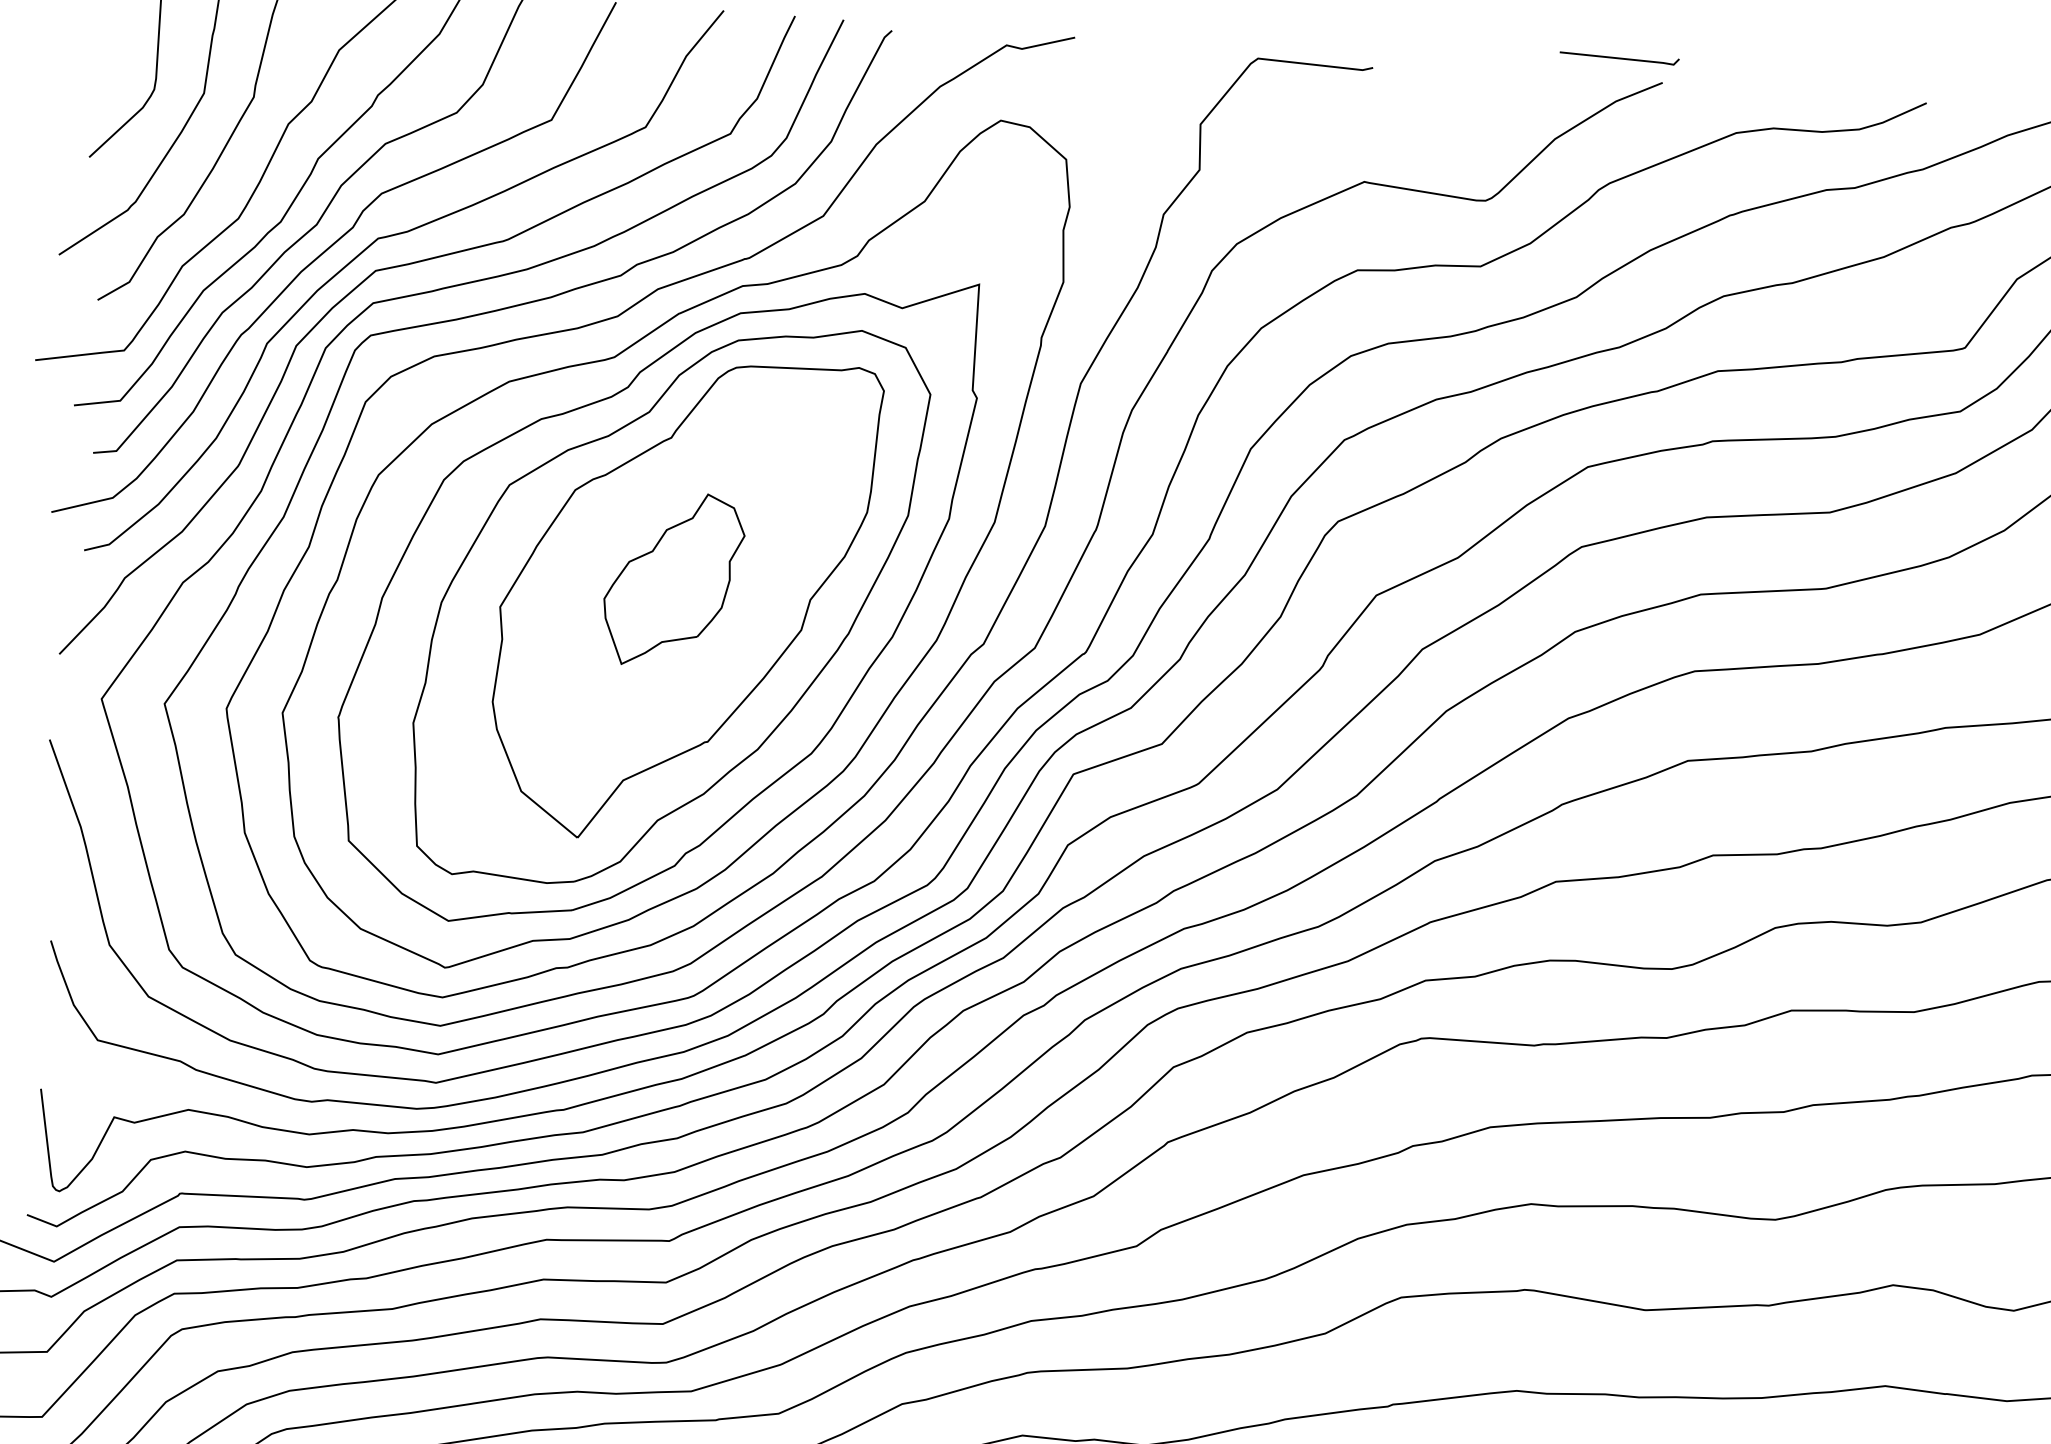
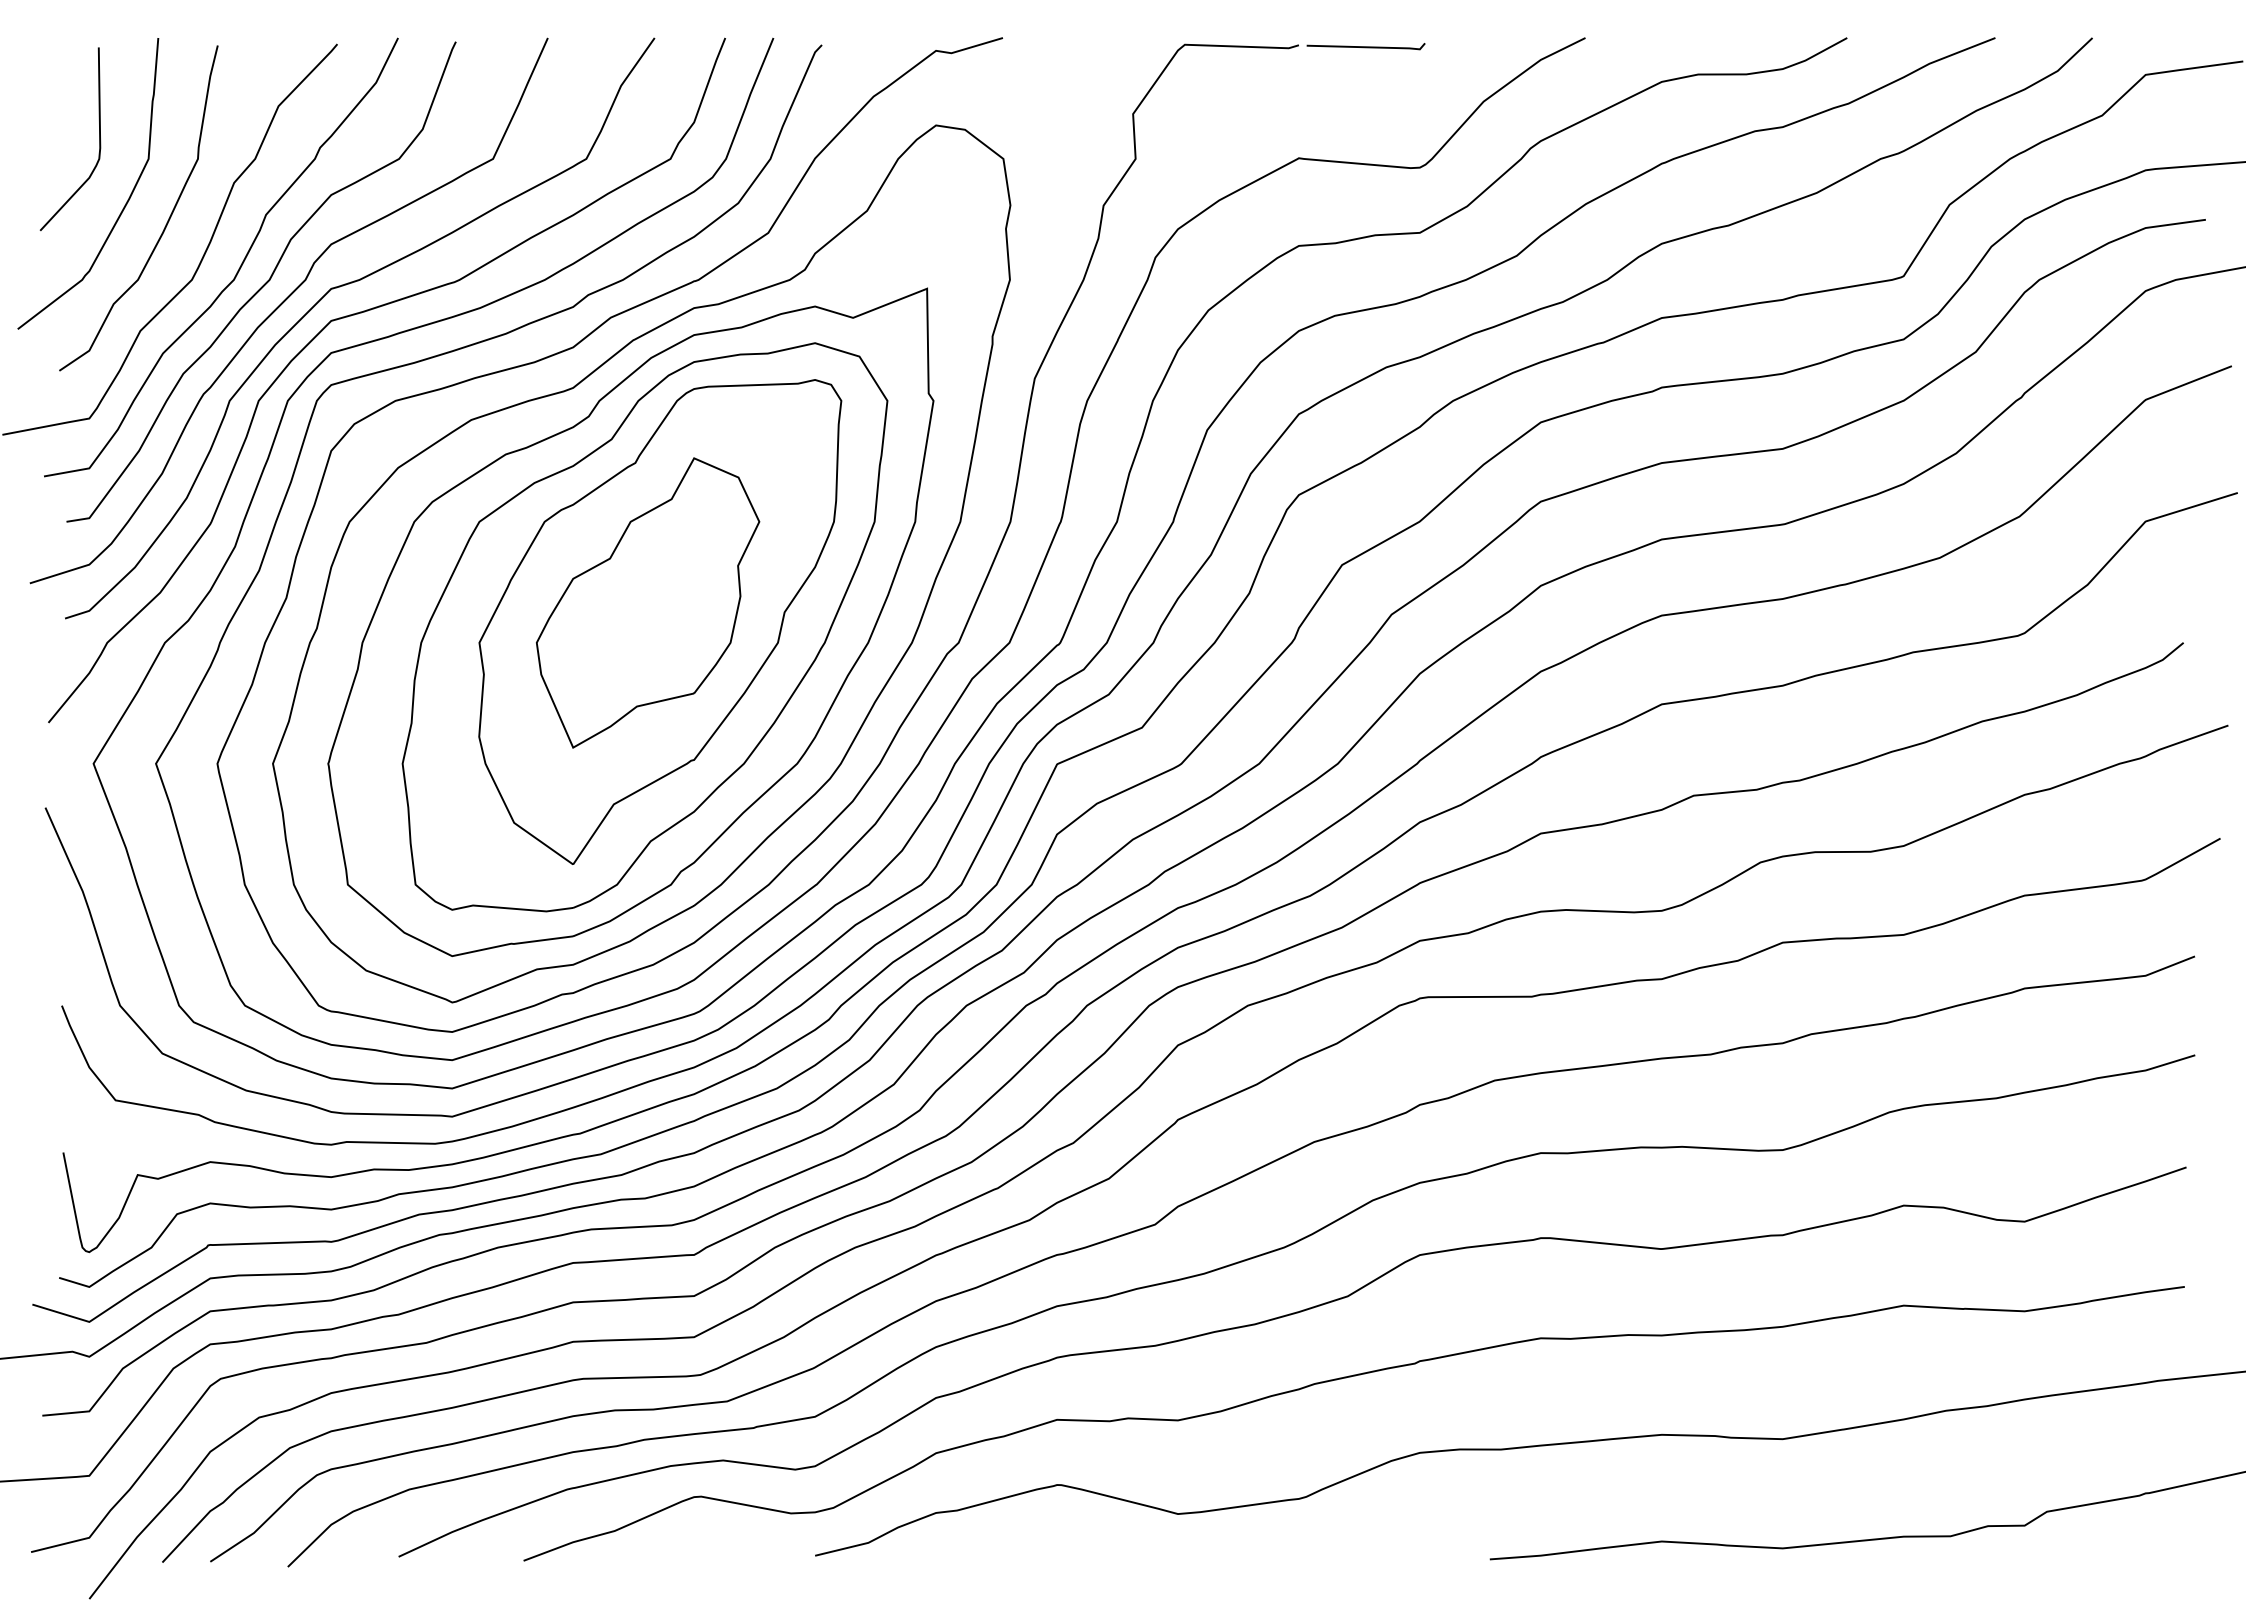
line: (1619, 57) -> (1365, 46), moved
part: (673, 579) -> (648, 602), size x1.67

